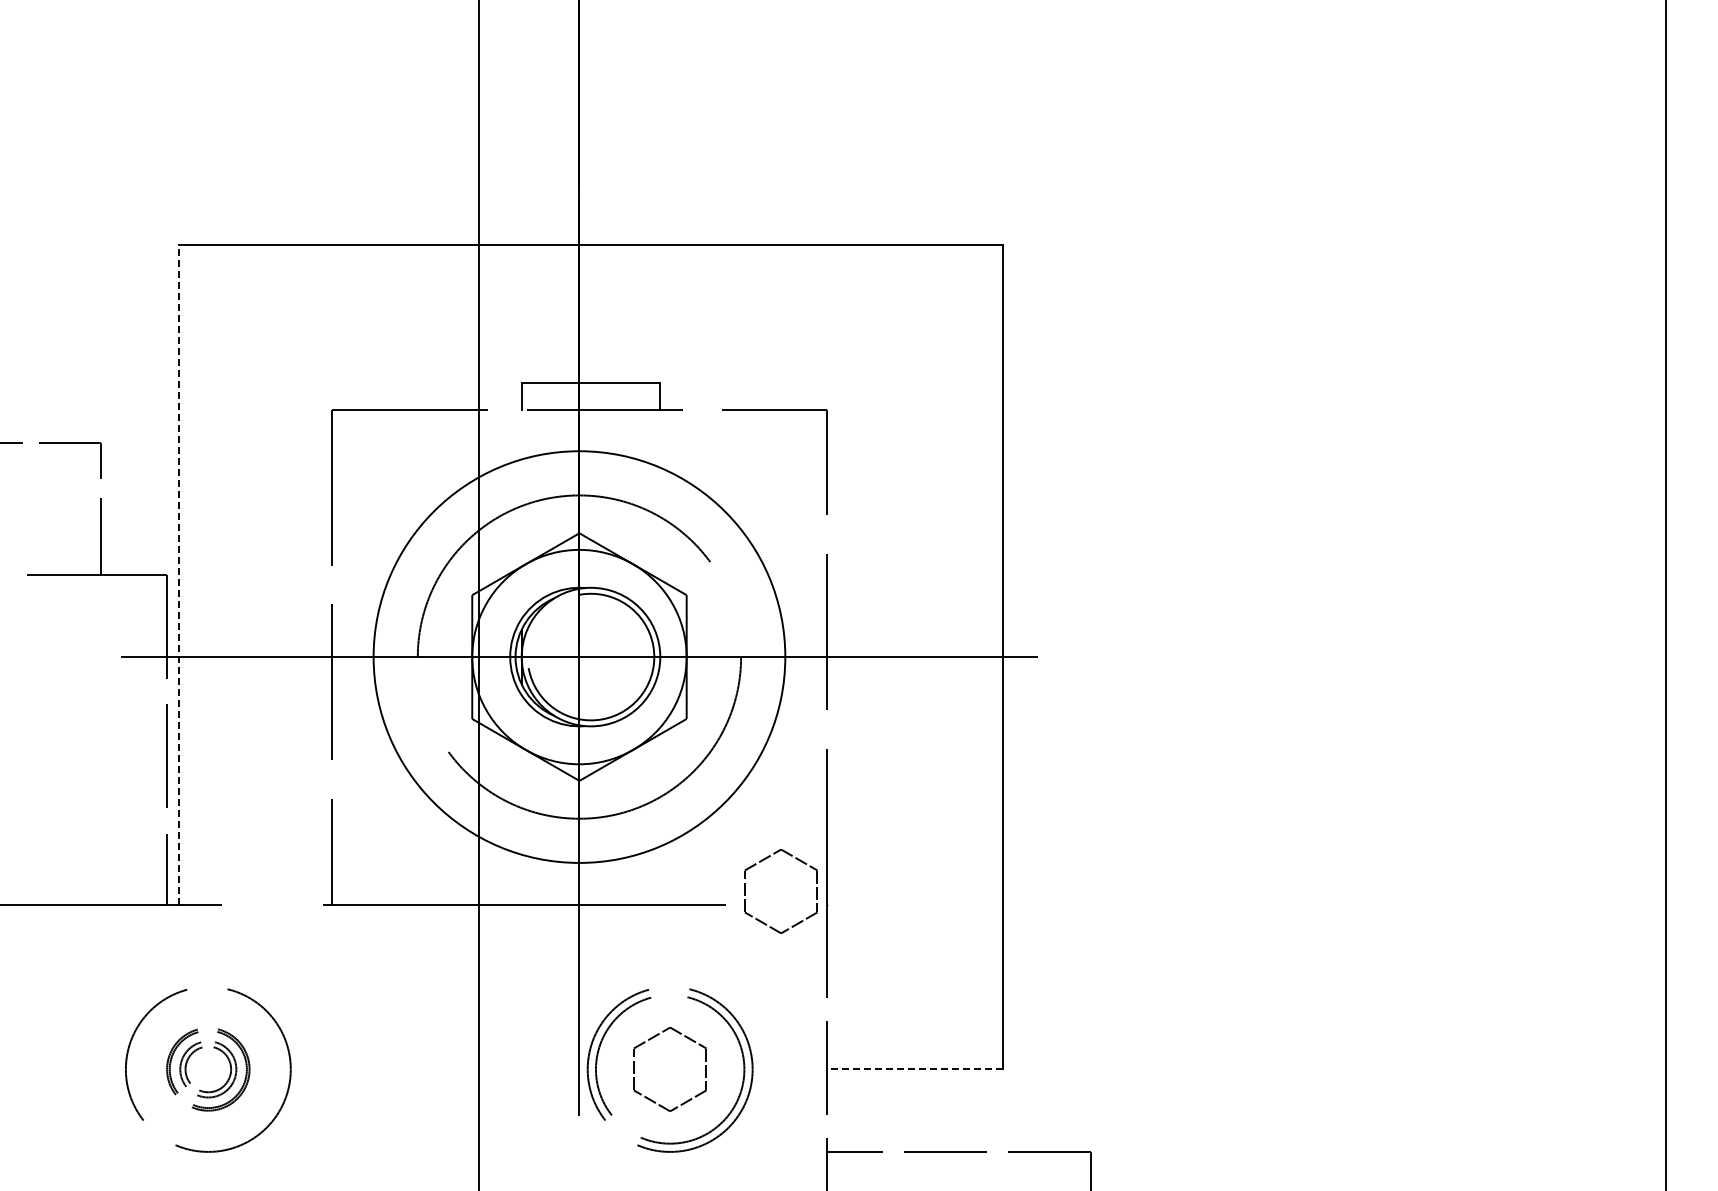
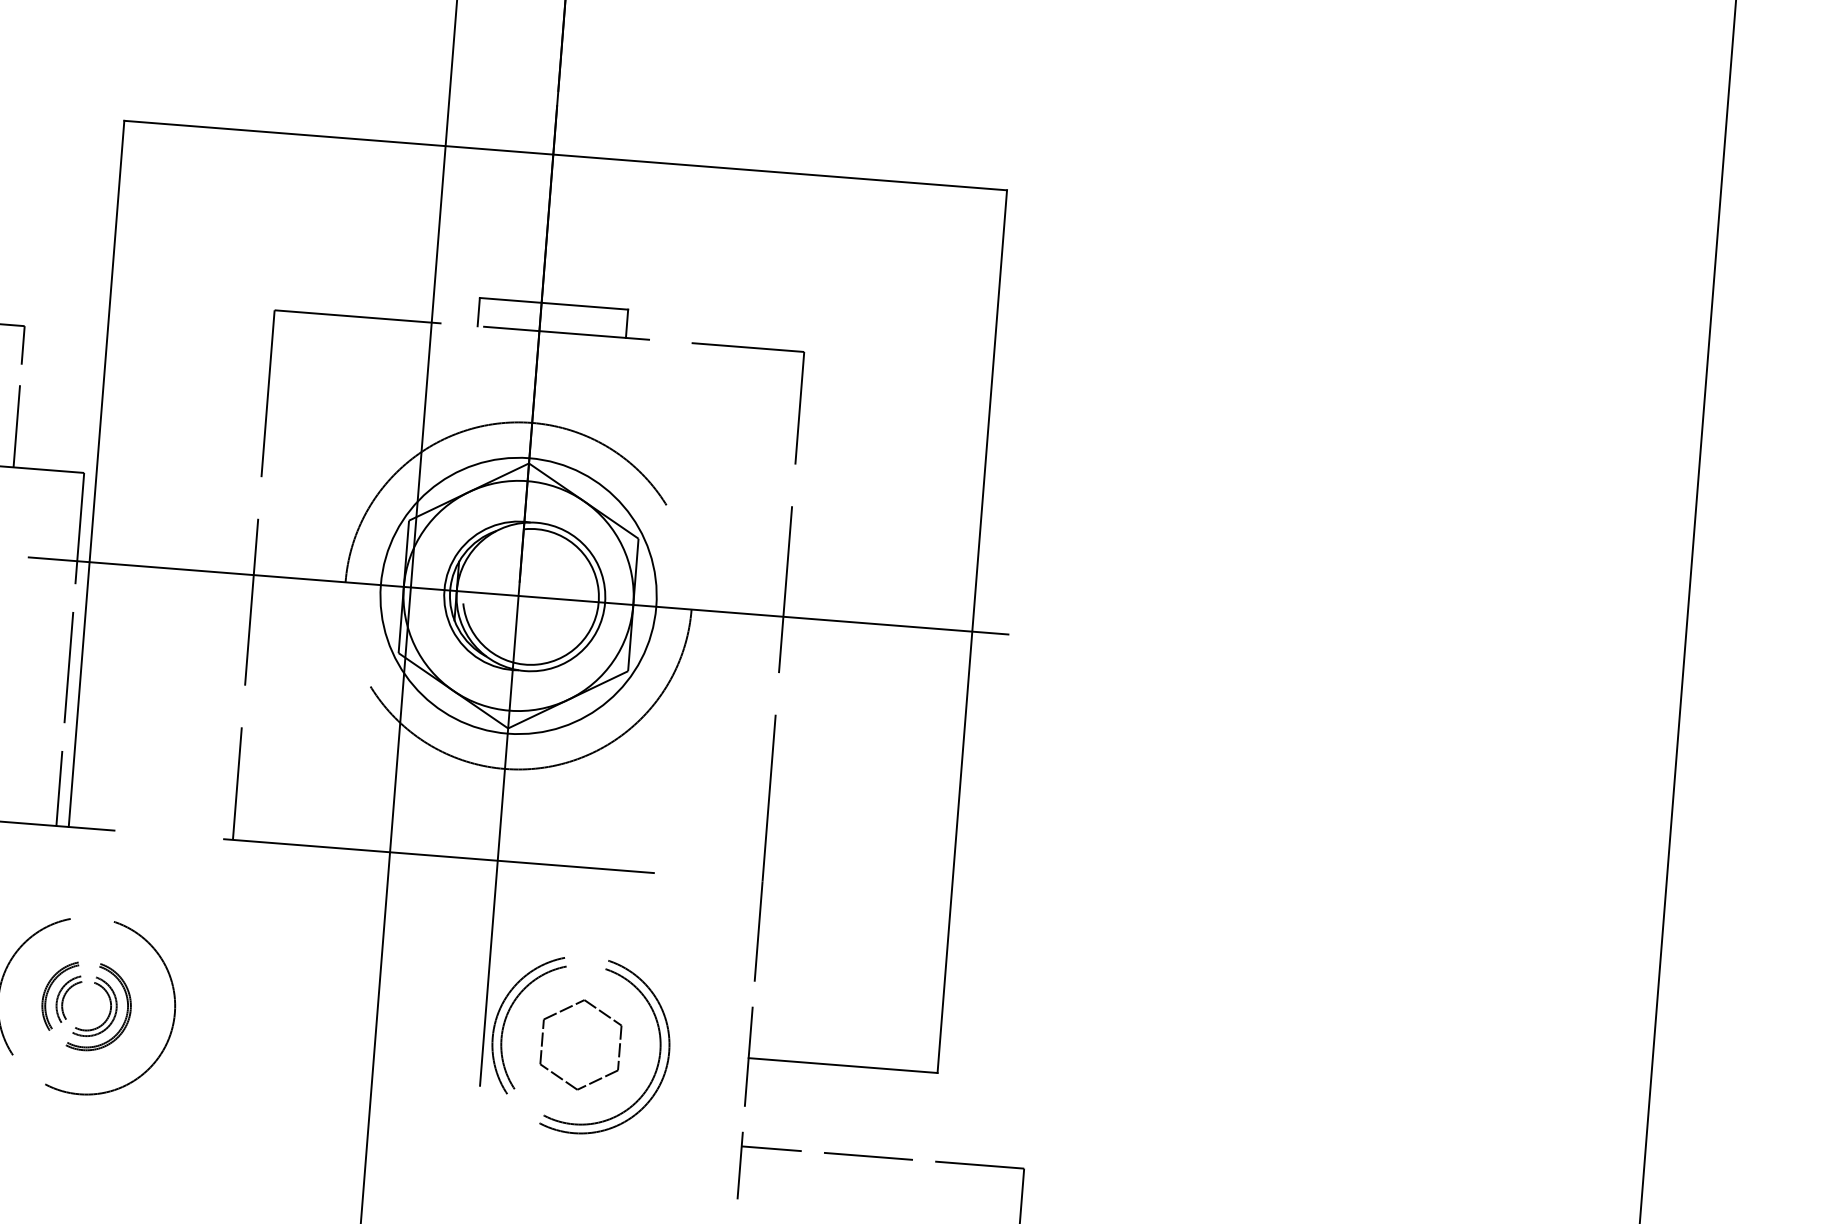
line: (178, 574) -> (96, 473), dashed -> solid
circle: (579, 656) -> (518, 595), size x0.62
part: (761, 920) -> (691, 893), removed
line: (914, 1069) -> (842, 1065), dashed -> solid

